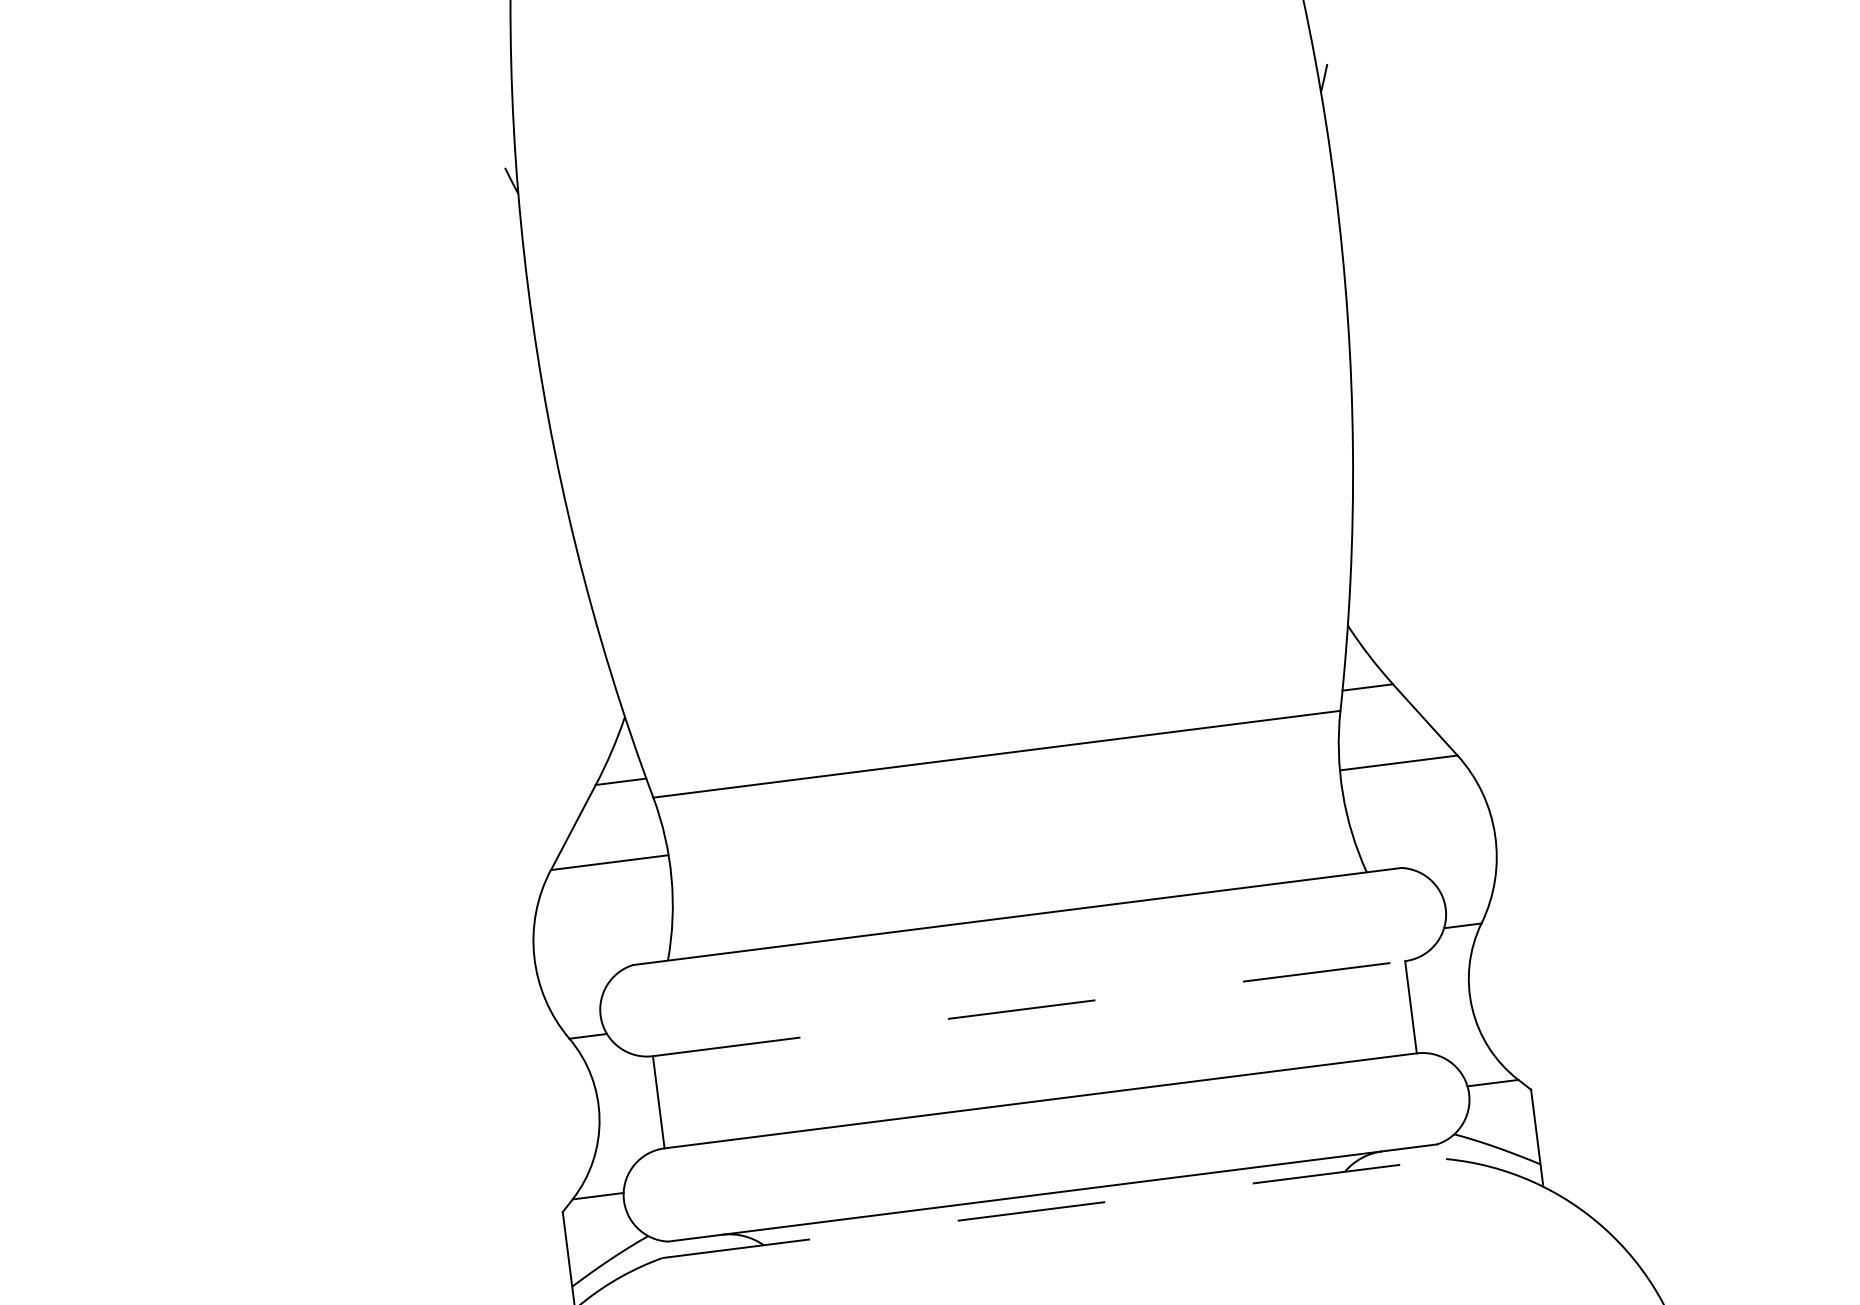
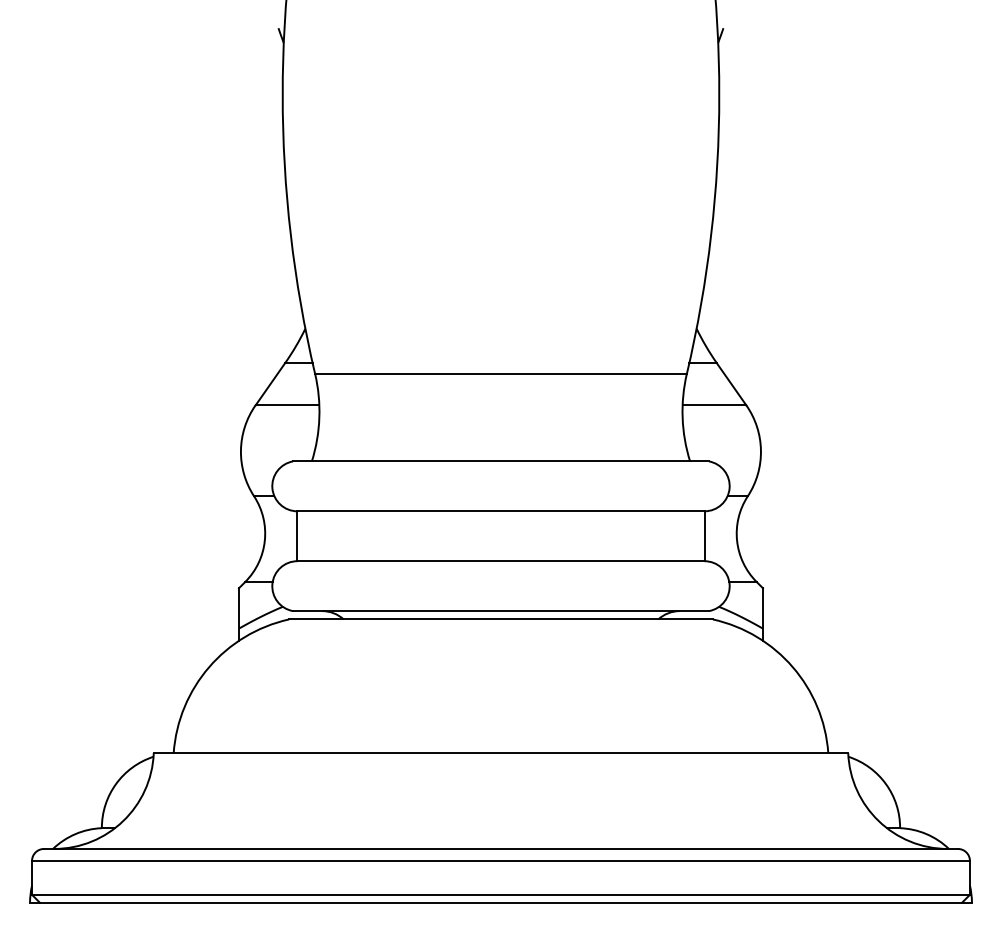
line: (1030, 1008) -> (501, 511), dashed -> solid
line: (1055, 1208) -> (501, 619), dashed -> solid

